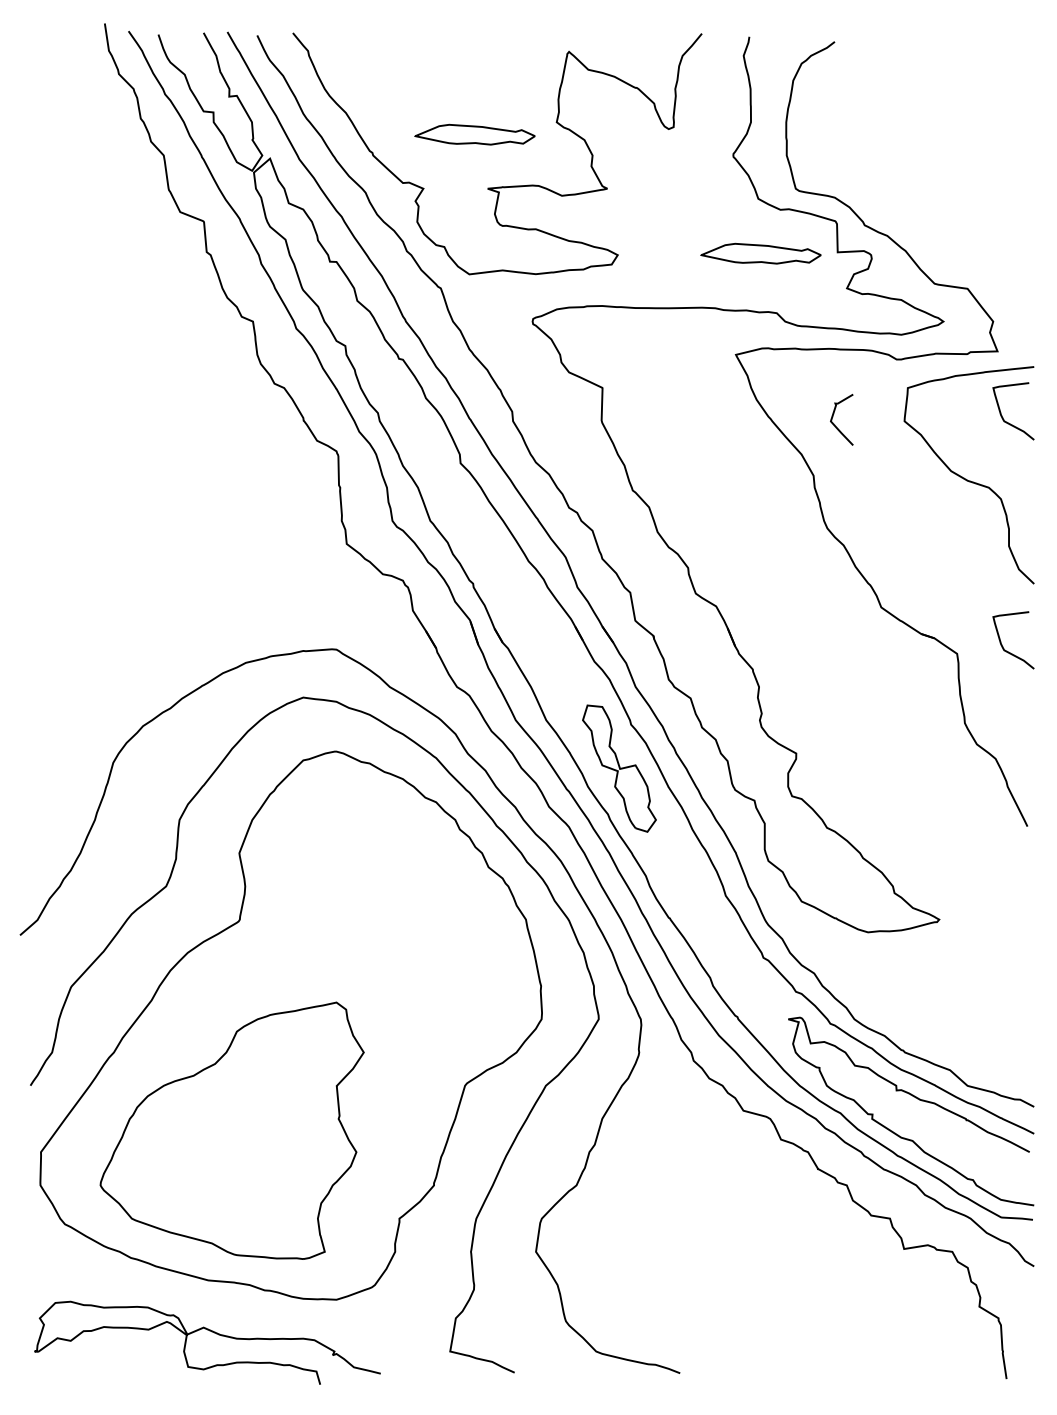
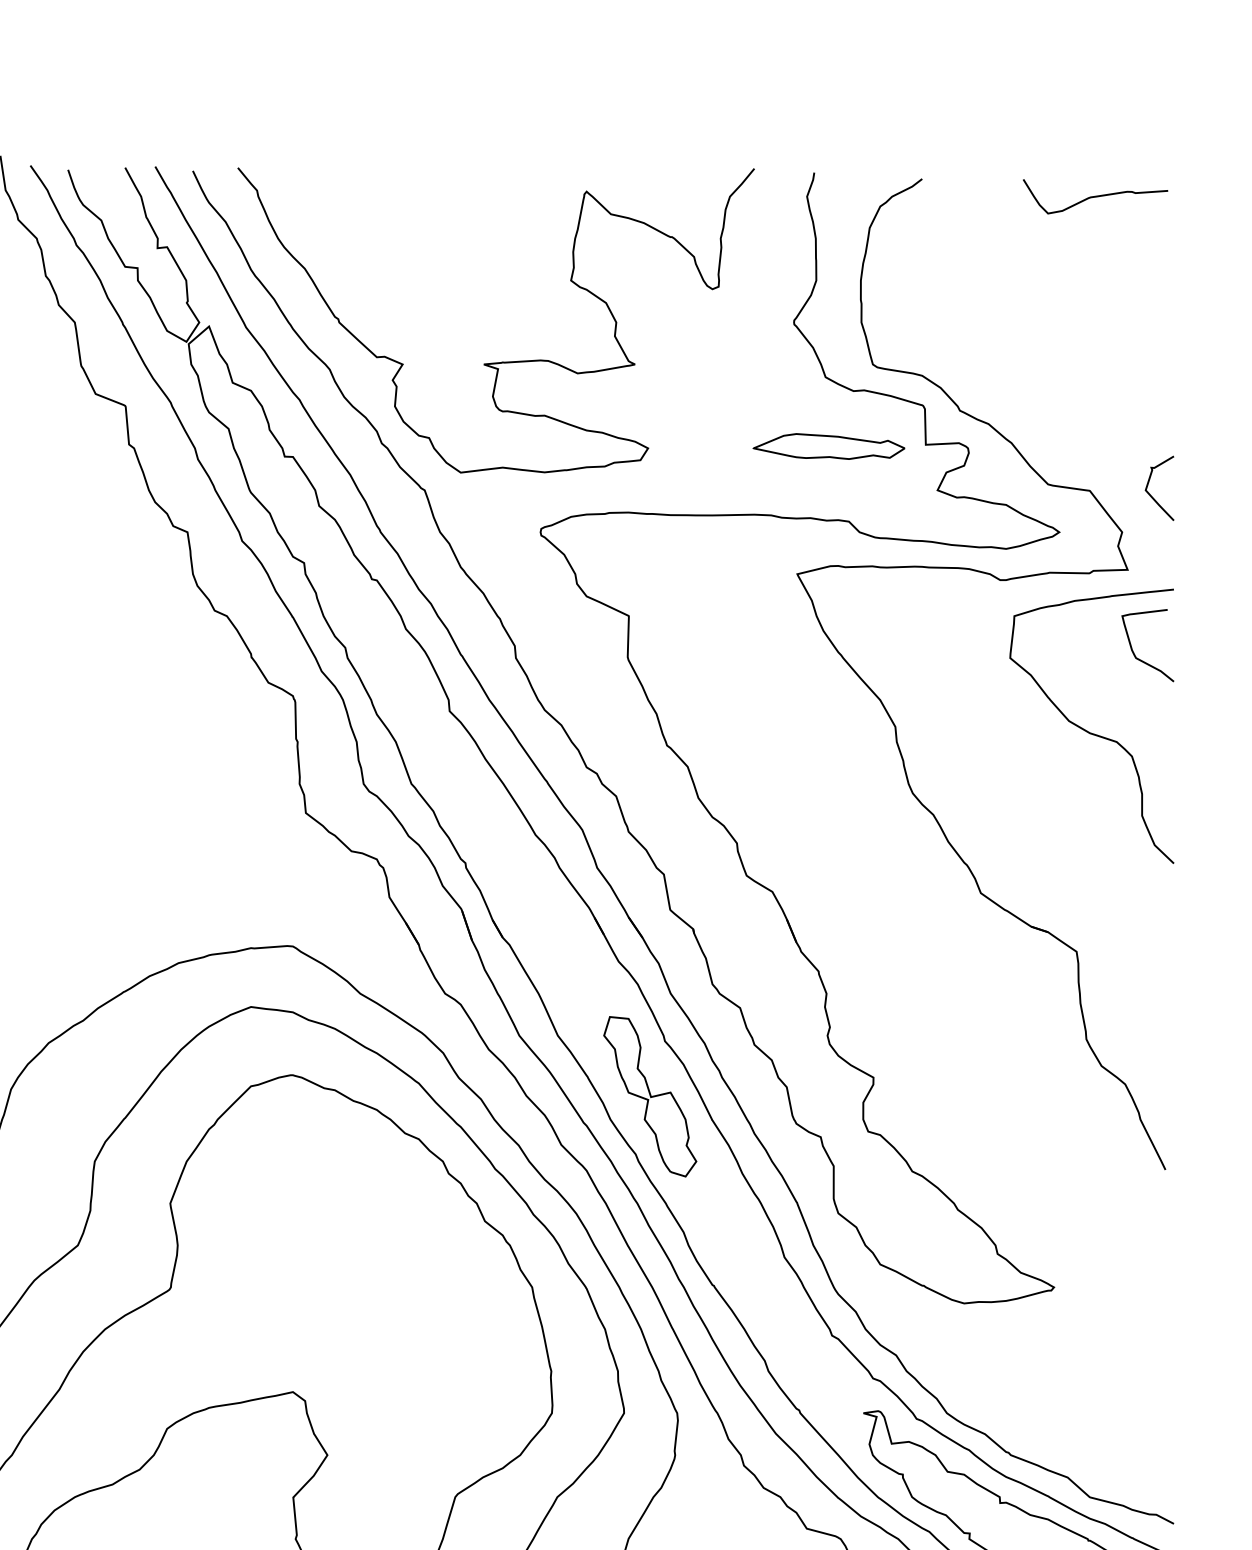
curve: (971, 55) -> (1094, 196), added
part: (474, 134) -> (467, 295), removed
curve: (834, 423) -> (1150, 492), moved
curve: (1003, 646) -> (1135, 942), removed

